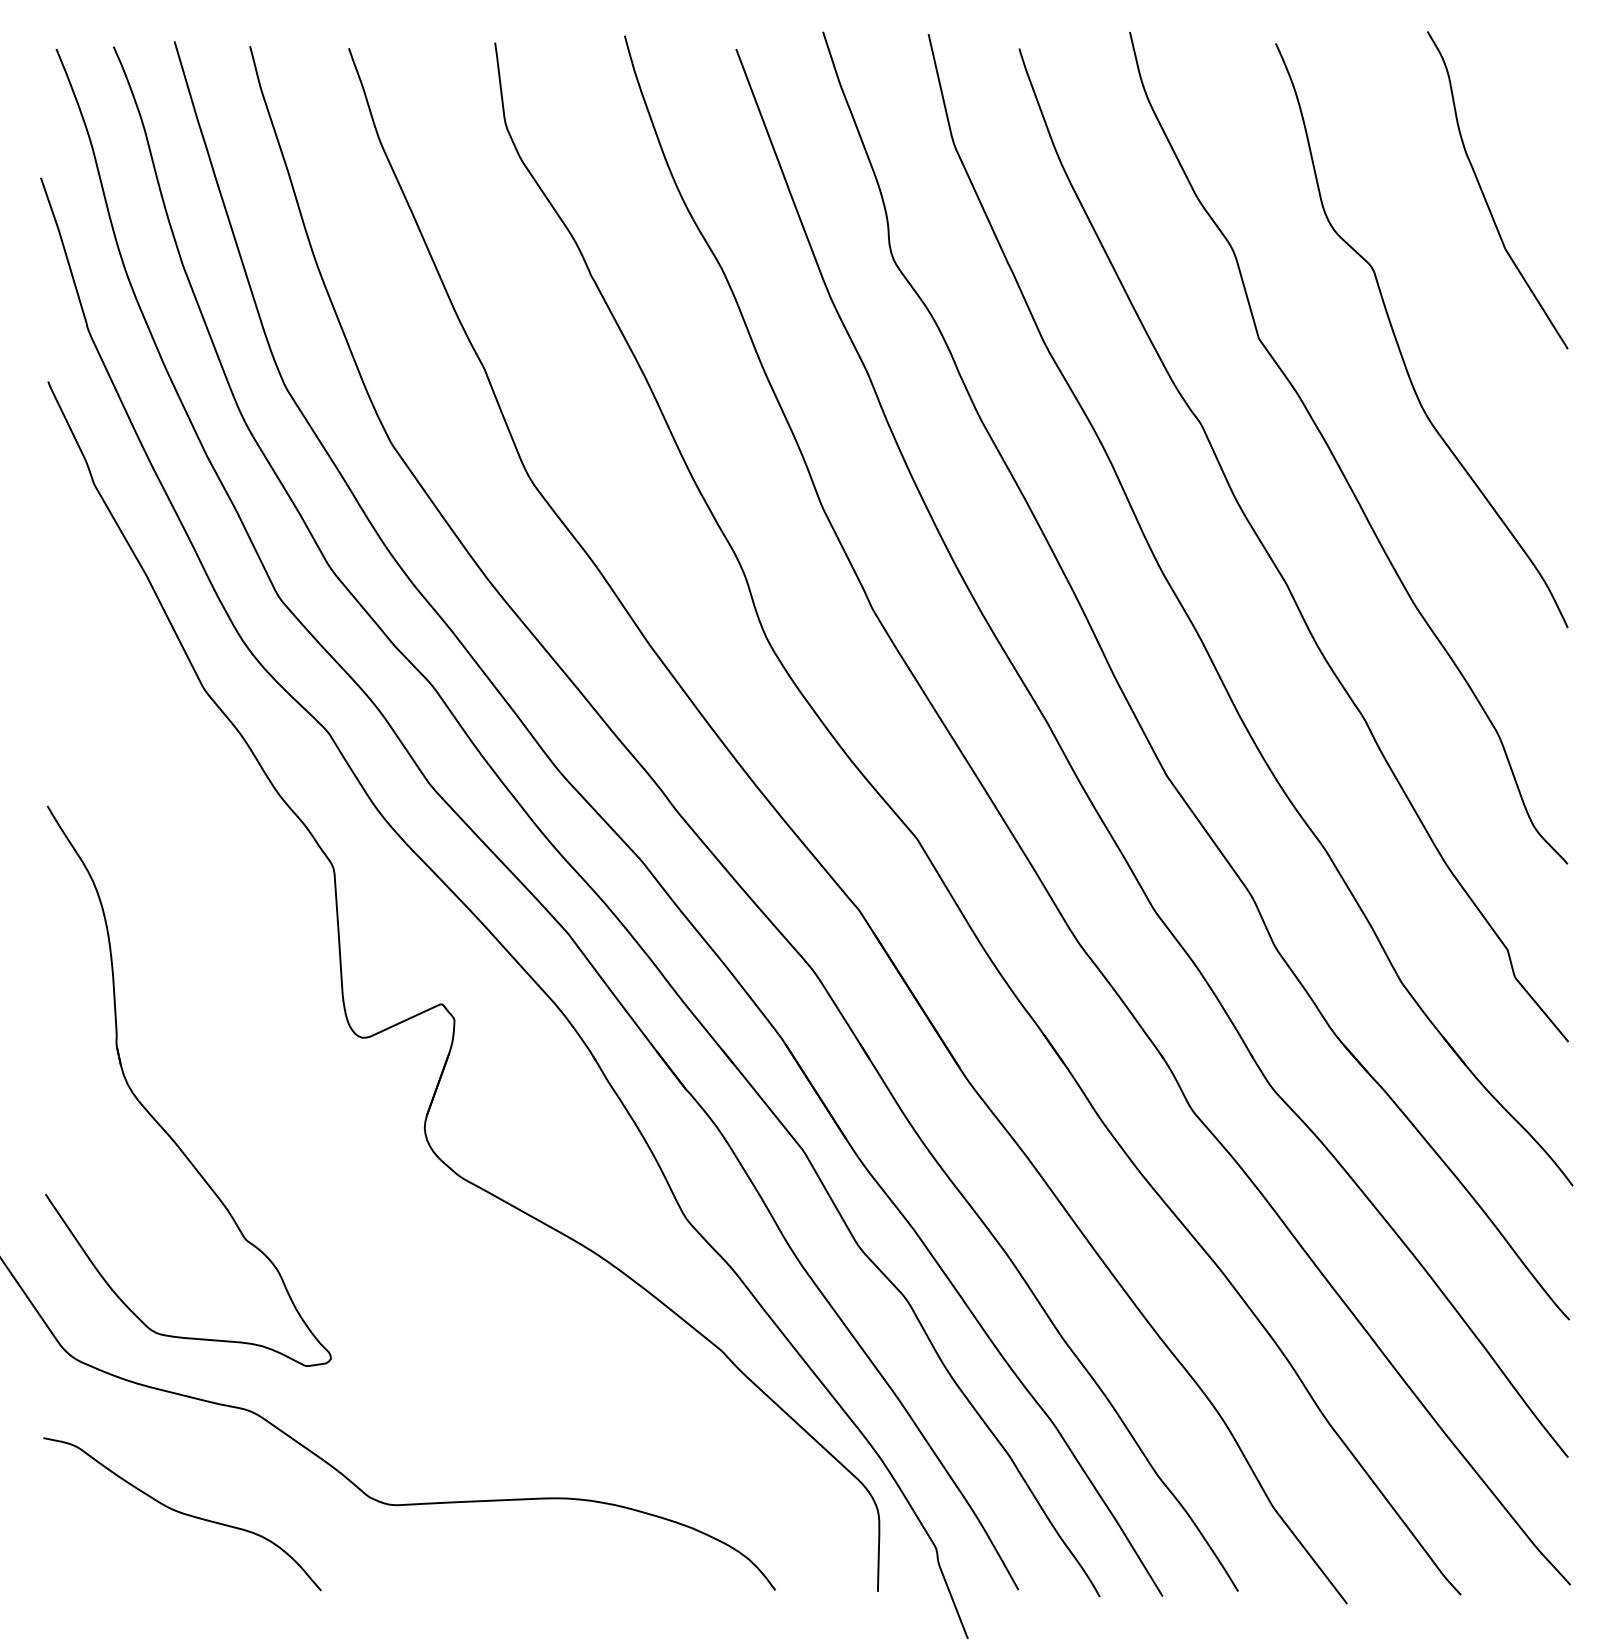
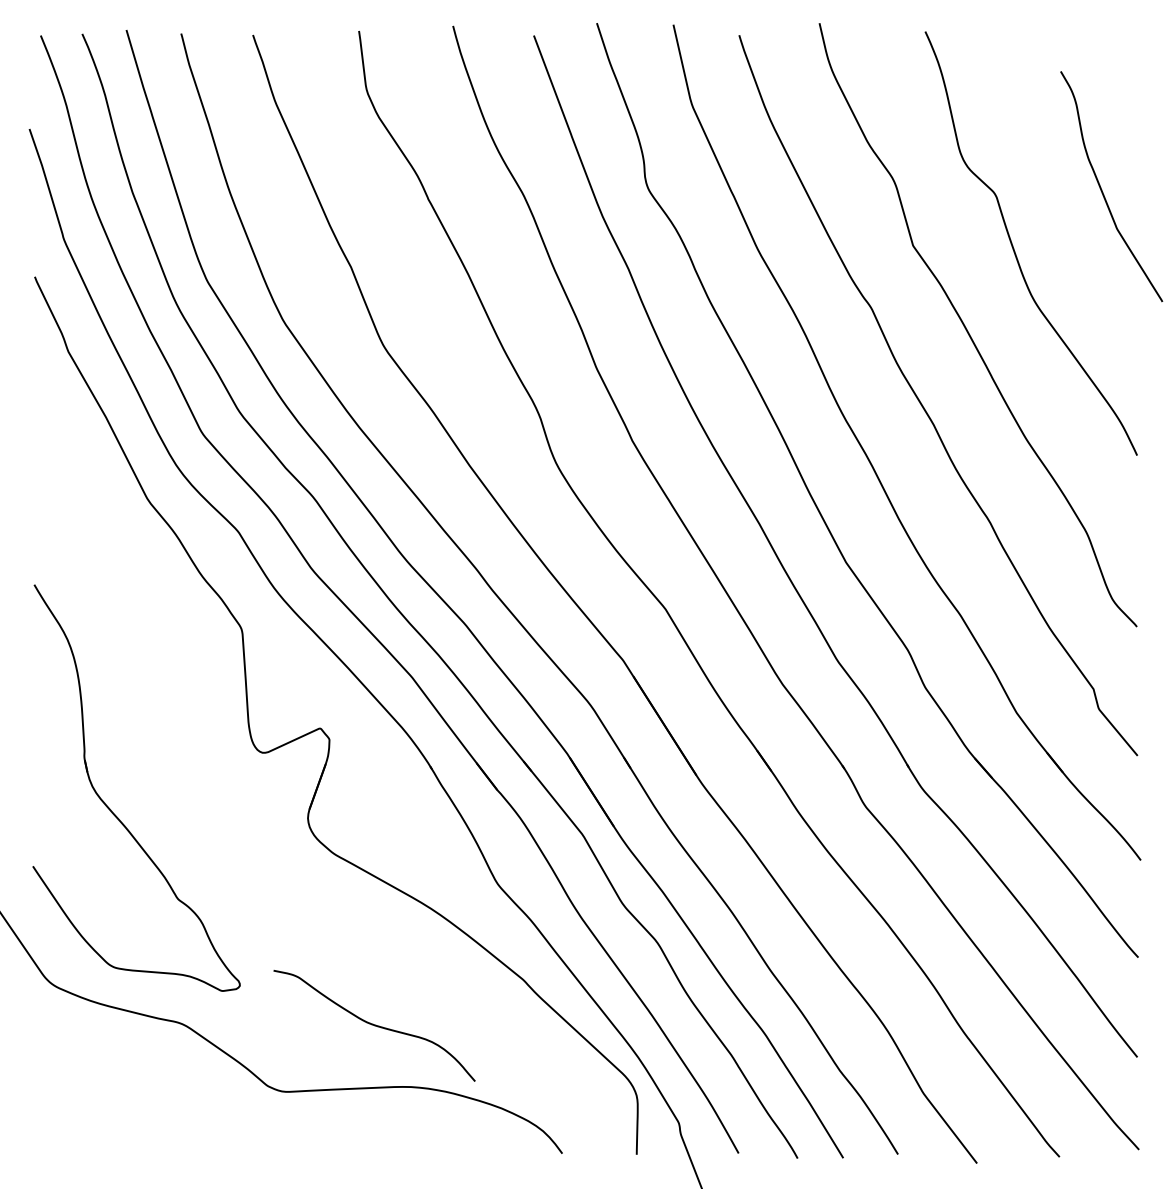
curve: (1485, 196) -> (1102, 191), moved
curve: (182, 1514) -> (374, 1026), moved

